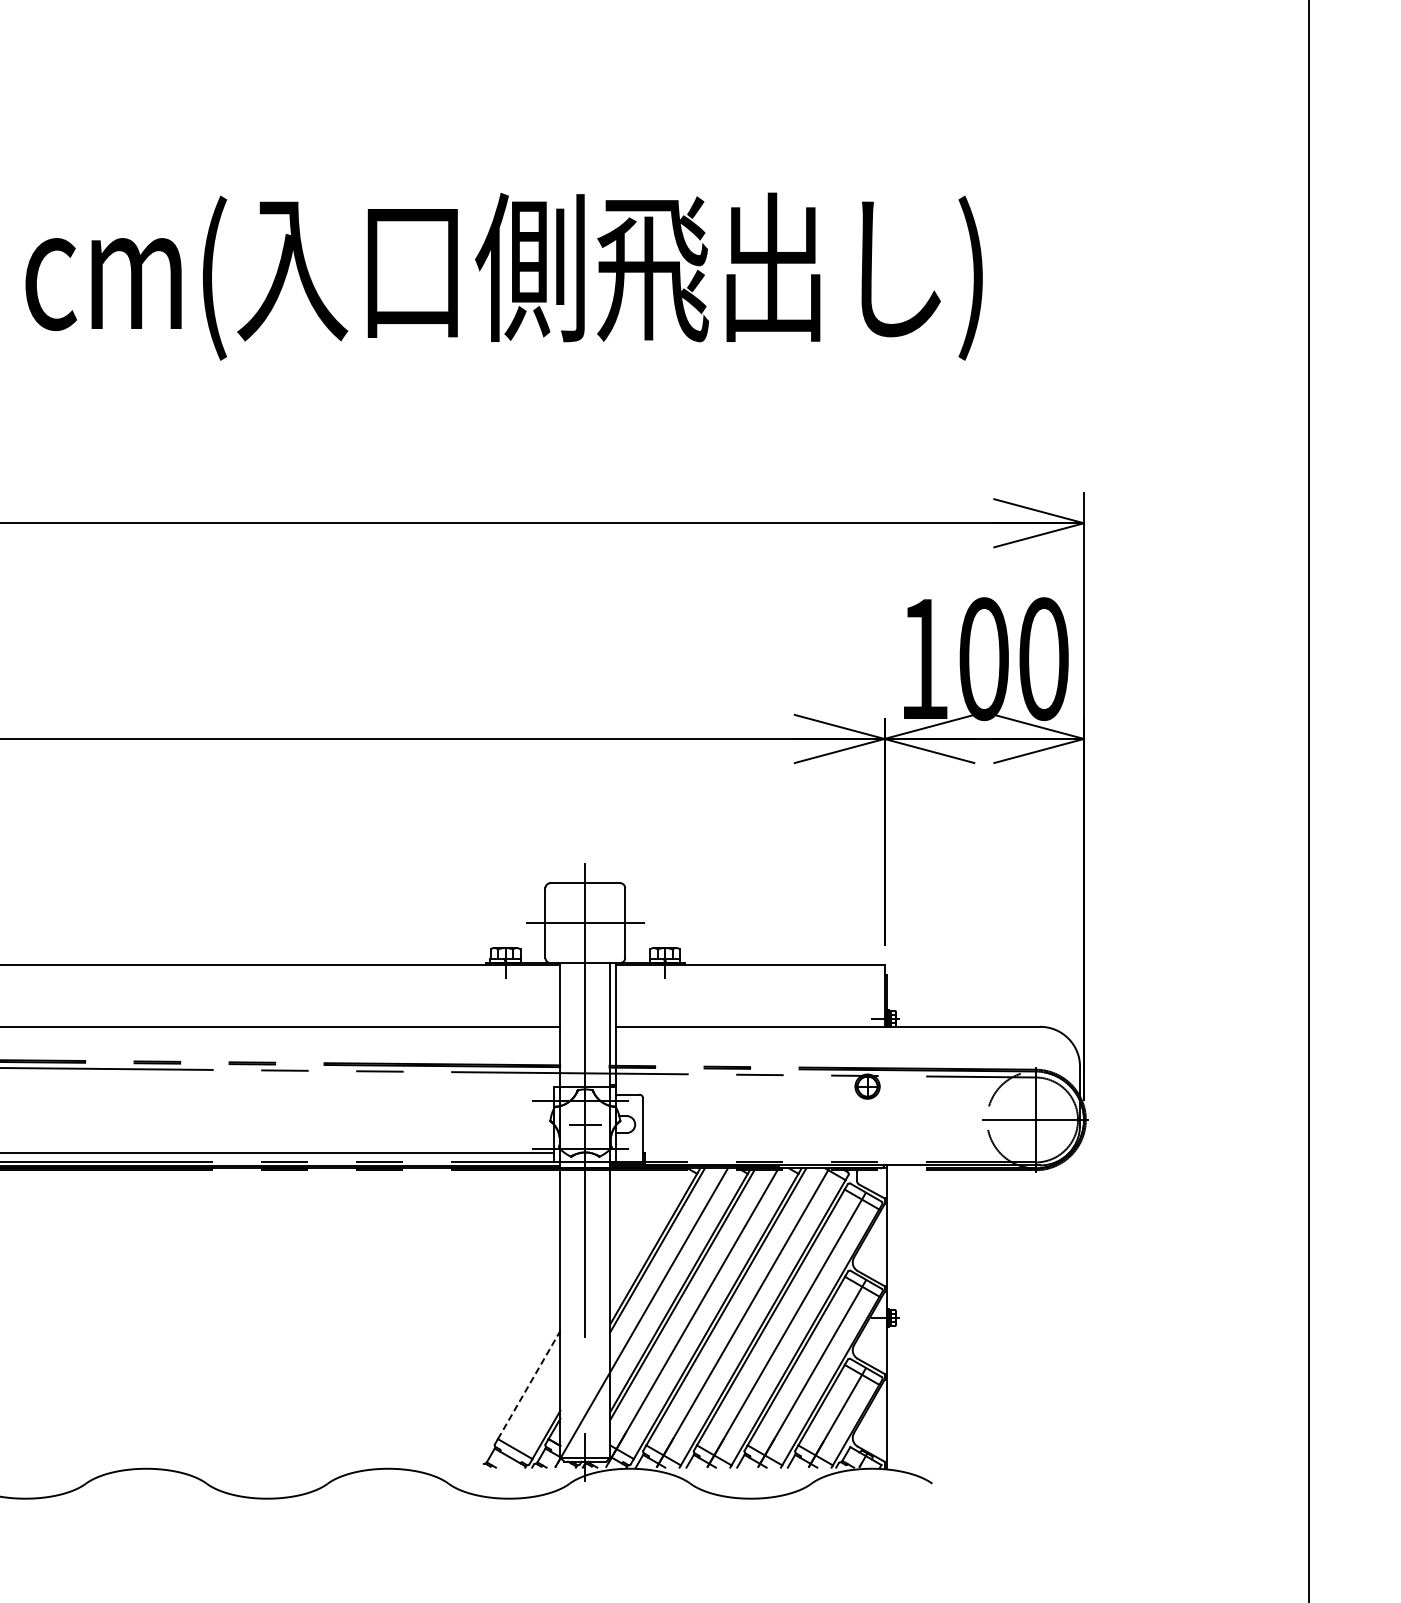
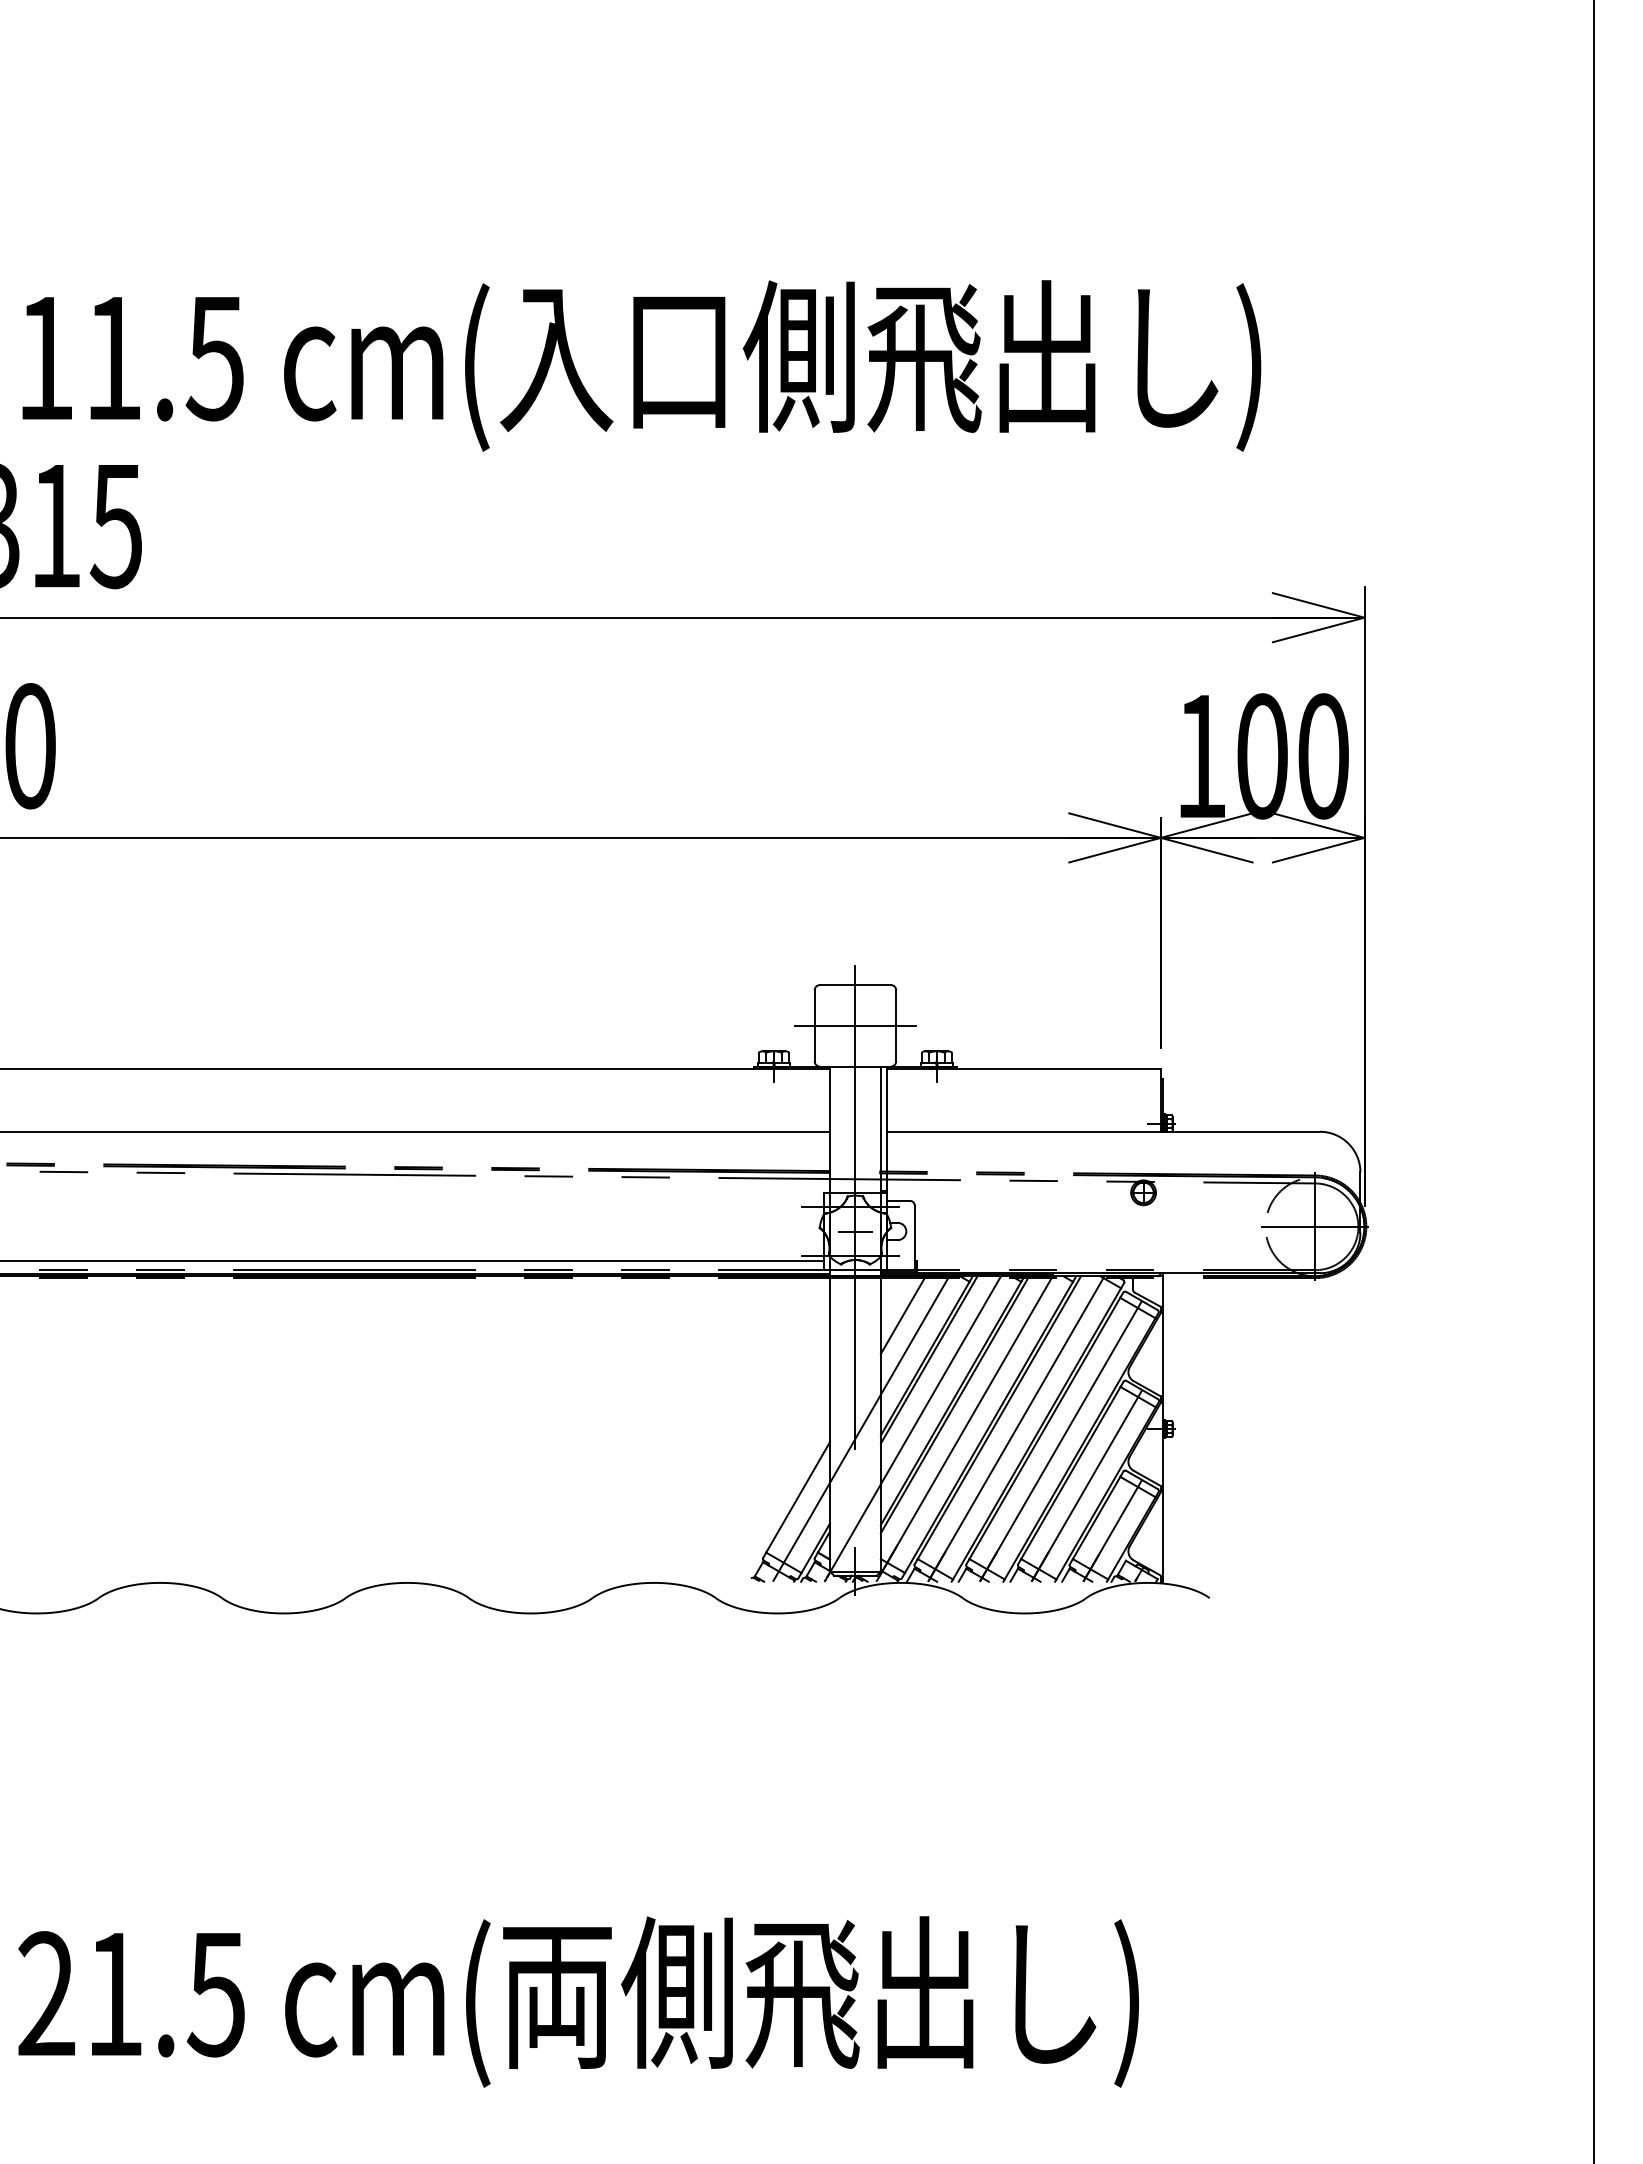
line: (631, 1206) -> (902, 1315), added
line: (590, 1317) -> (860, 1428), added
line: (529, 1385) -> (798, 1497), dashed -> solid

